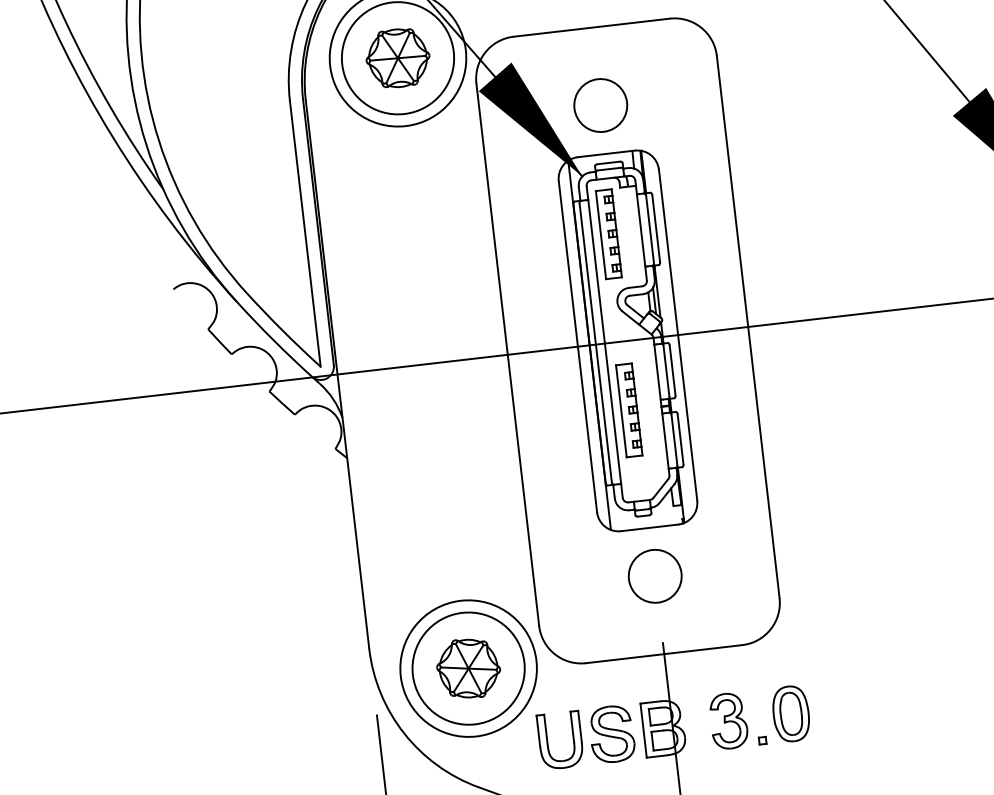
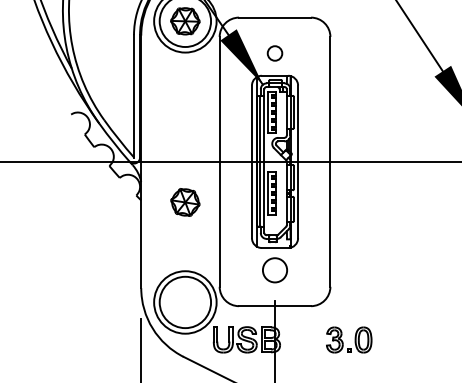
circle: (599, 105) -> (274, 53), size x0.6
part: (468, 668) -> (185, 202), moved
part: (760, 716) -> (349, 339), moved

